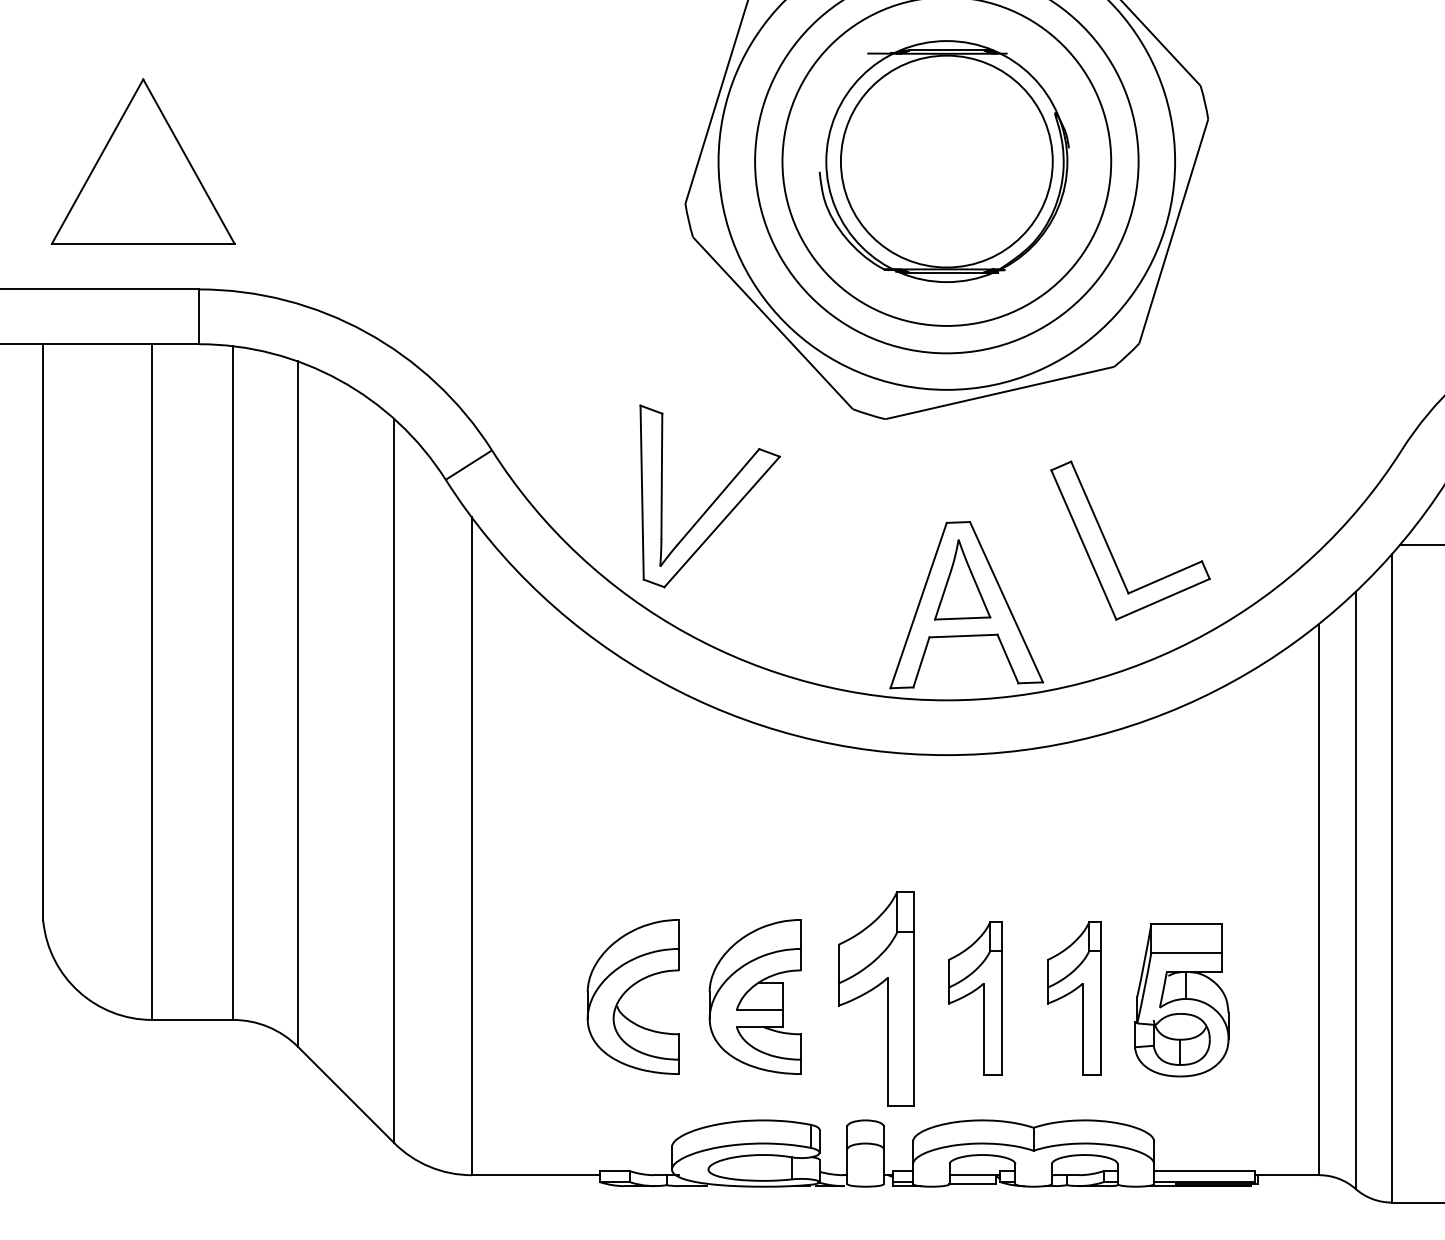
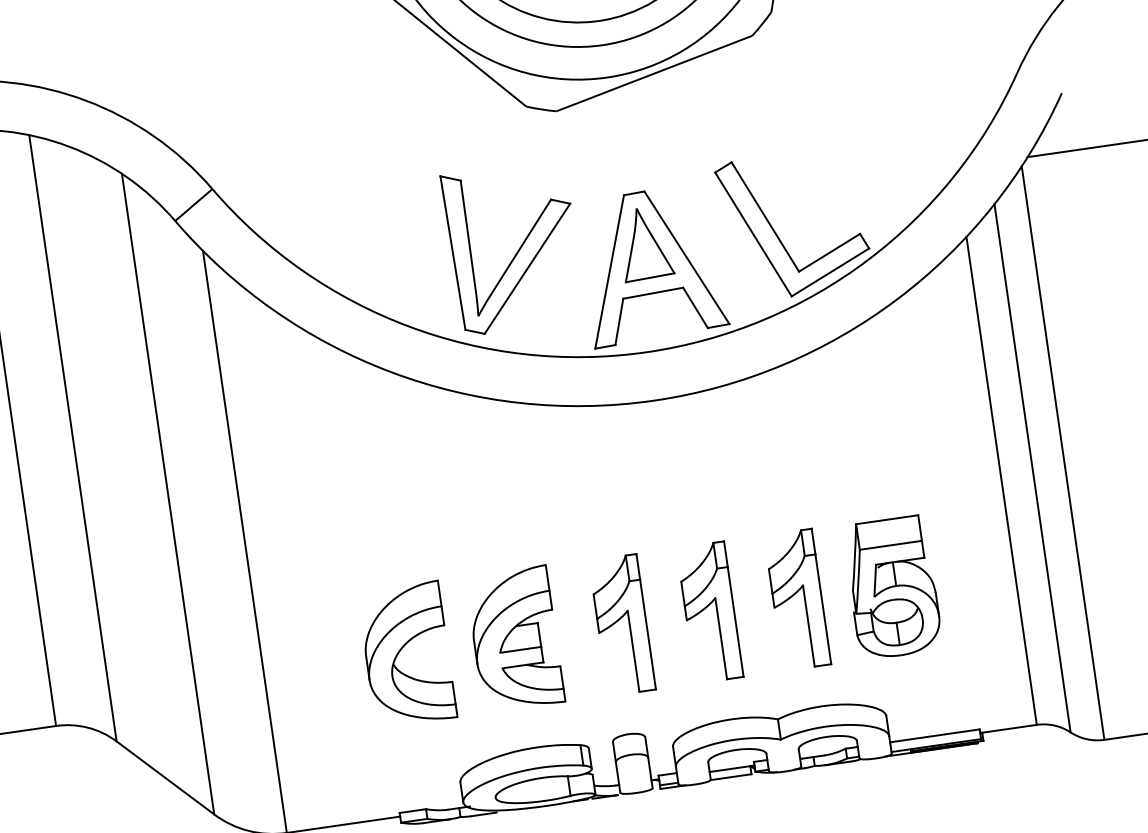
part: (715, 498) -> (518, 248), moved
part: (1109, 546) -> (776, 232), moved
part: (875, 998) -> (621, 625), size x0.71

